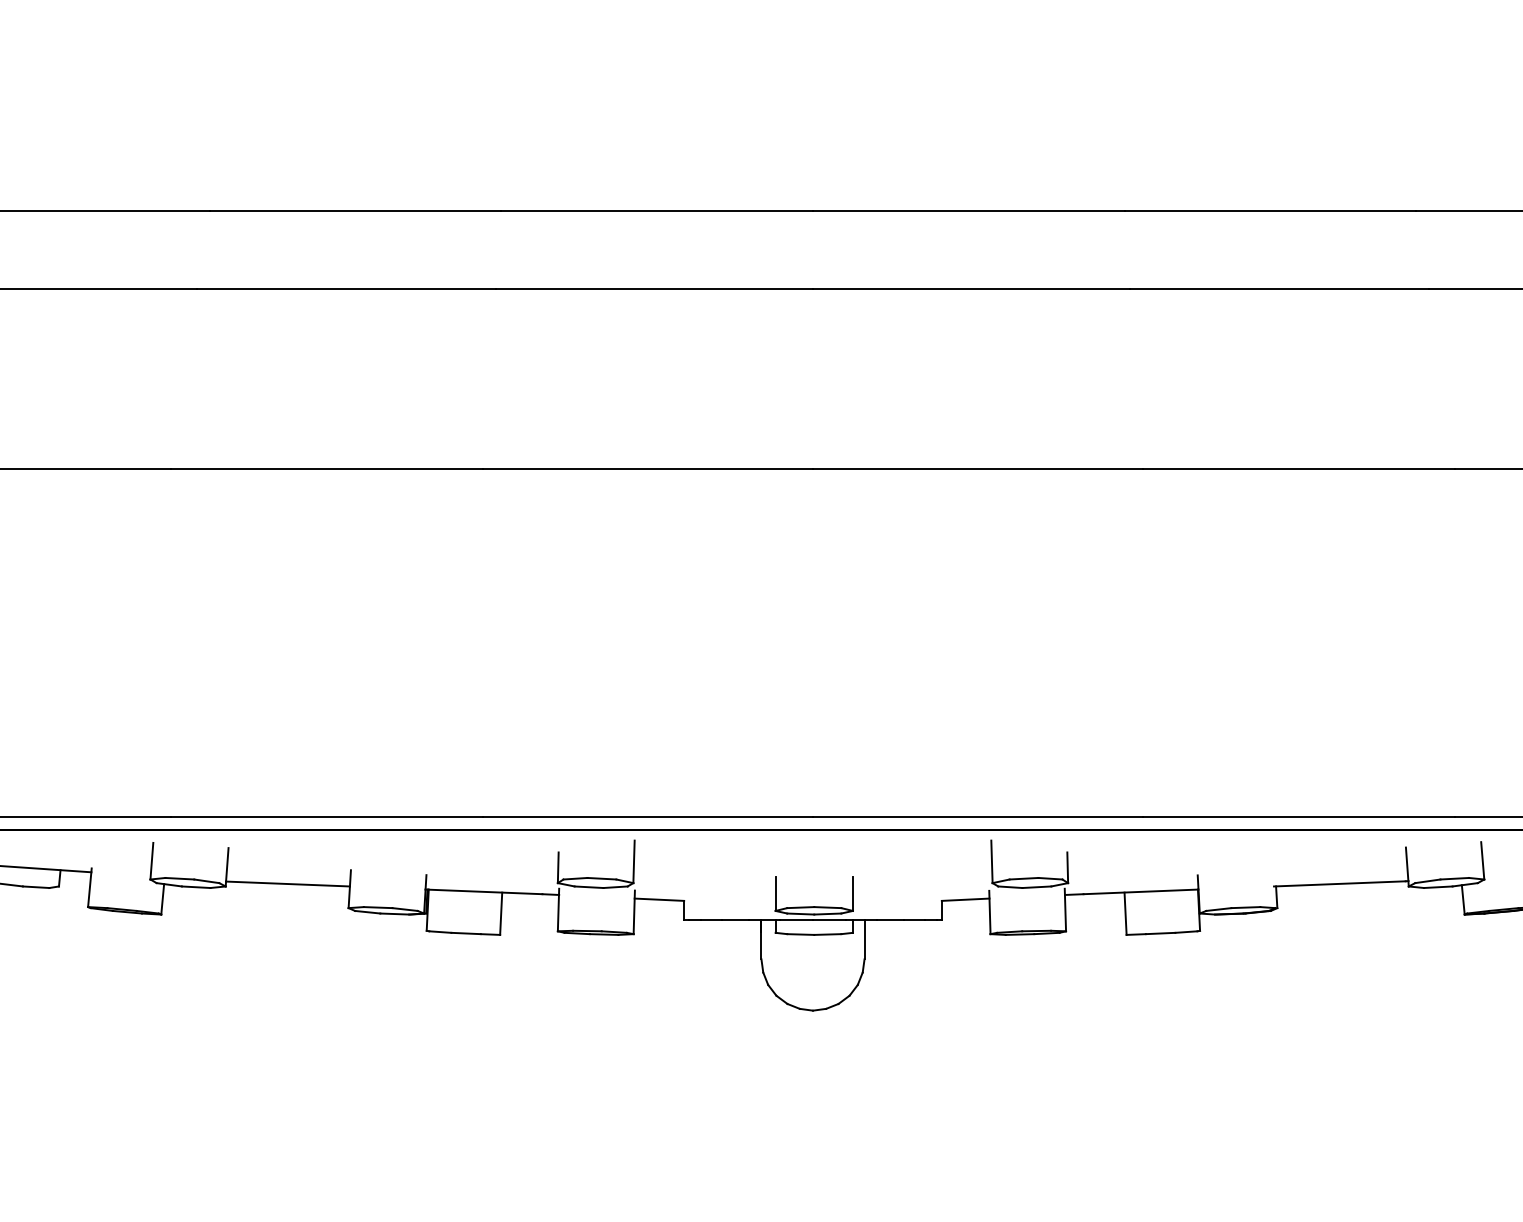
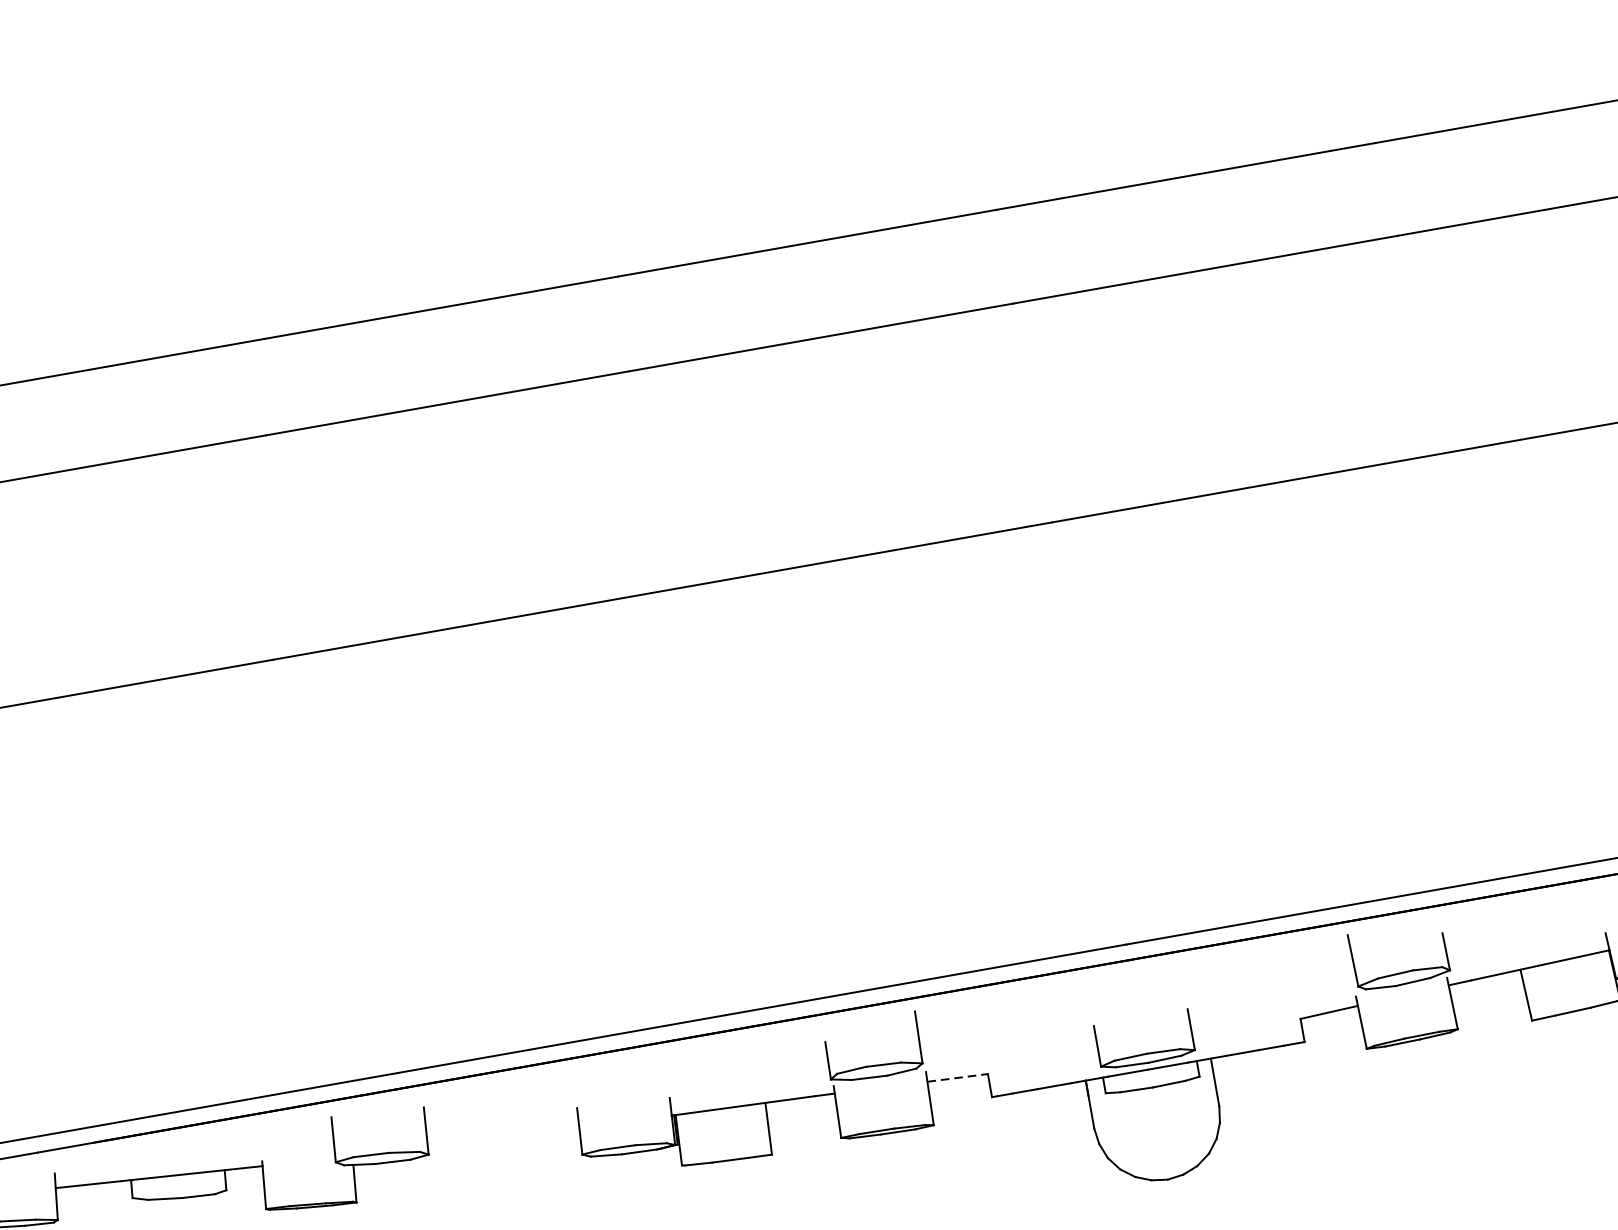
line: (287, 883) -> (502, 1137), removed
line: (659, 899) -> (957, 1077), solid -> dashed

